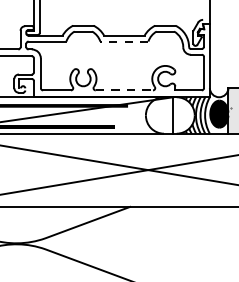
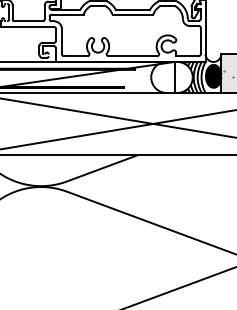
line: (123, 41) -> (132, 14), dashed -> solid
line: (125, 90) -> (133, 56), dashed -> solid

